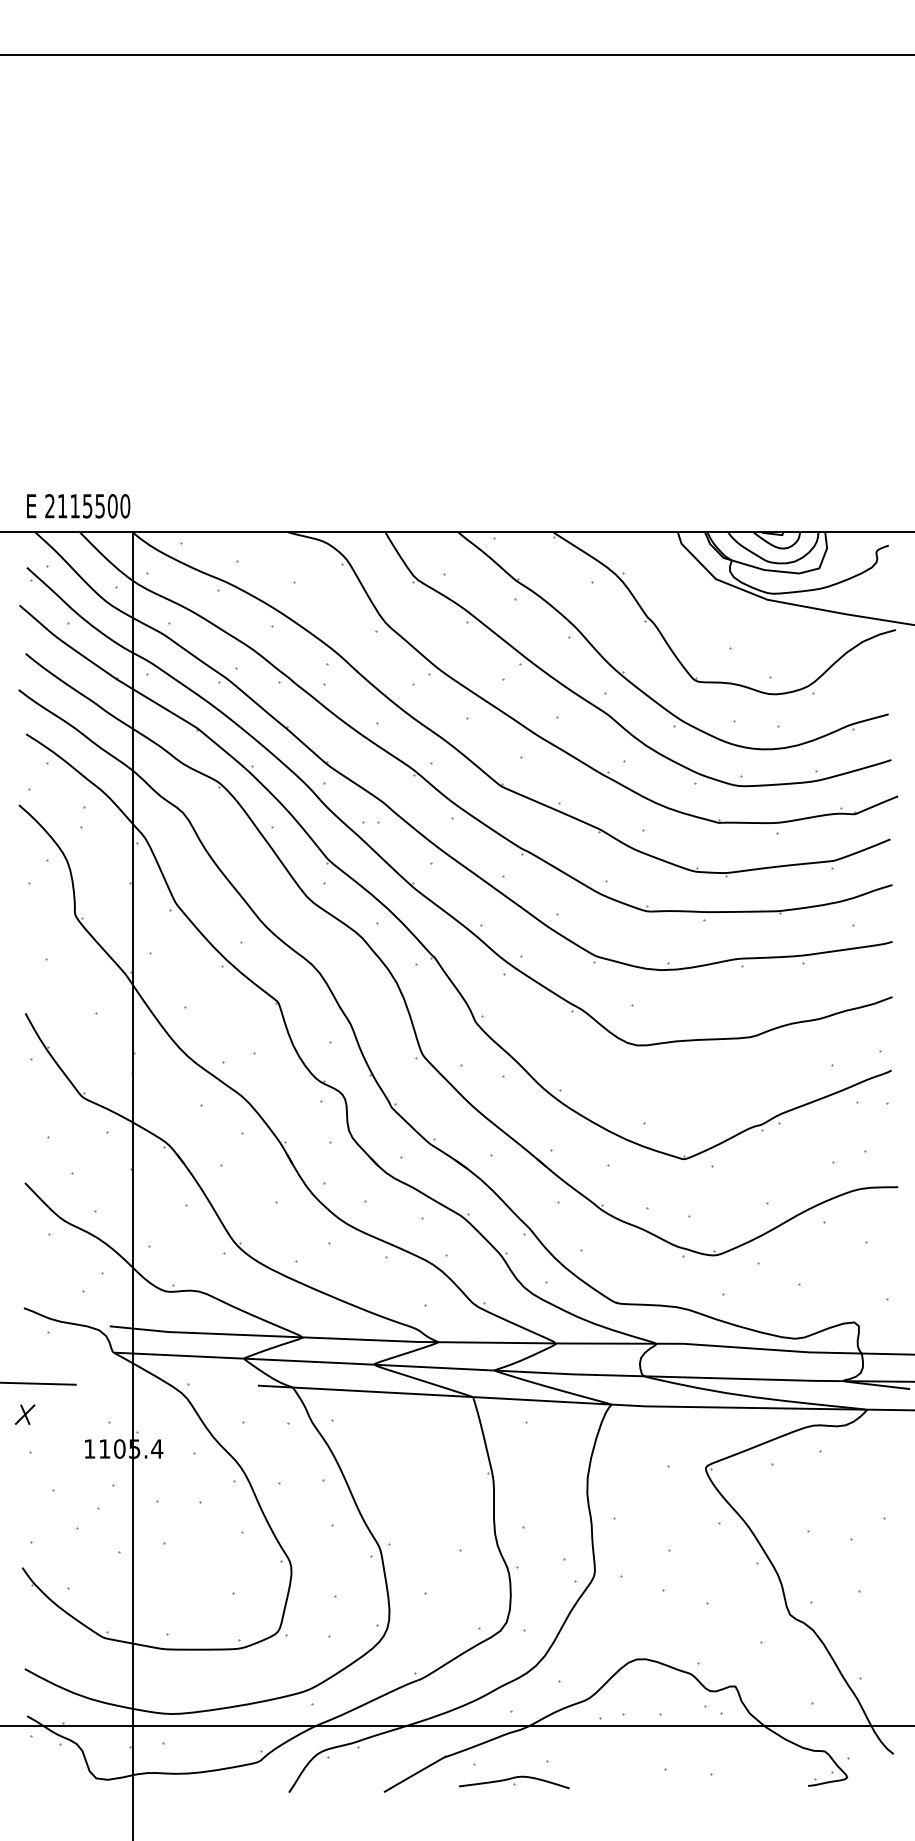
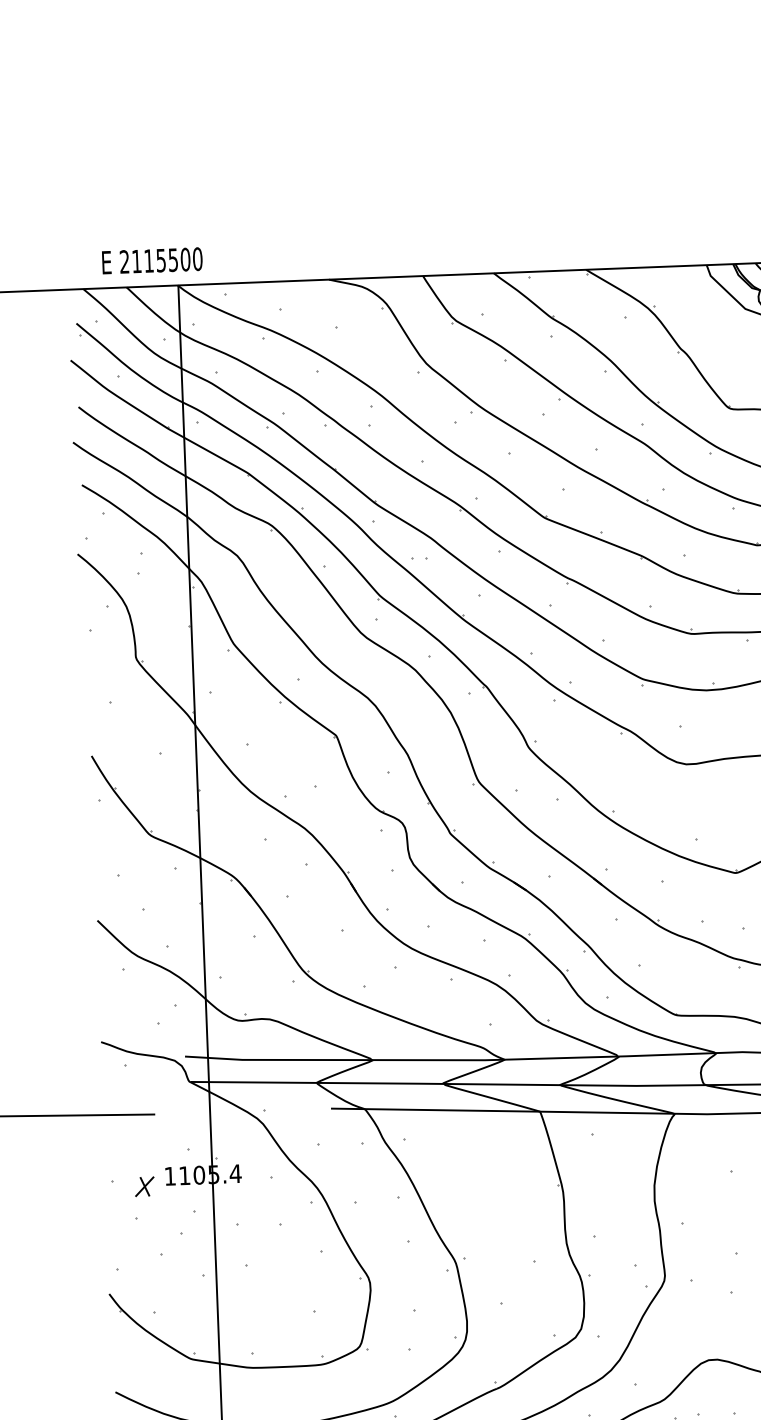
text: (78, 506) -> (152, 261), moved
part: (24, 1414) -> (144, 1186), moved

